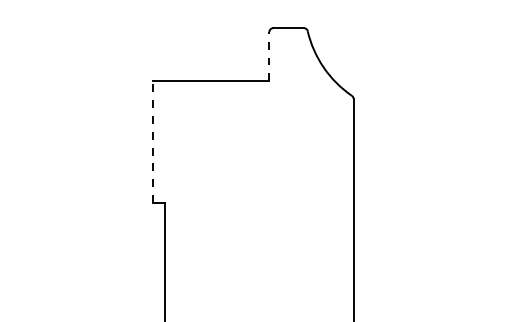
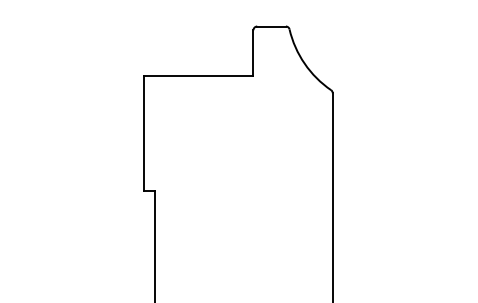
line: (269, 55) -> (253, 52), dashed -> solid
line: (153, 141) -> (144, 133), dashed -> solid

